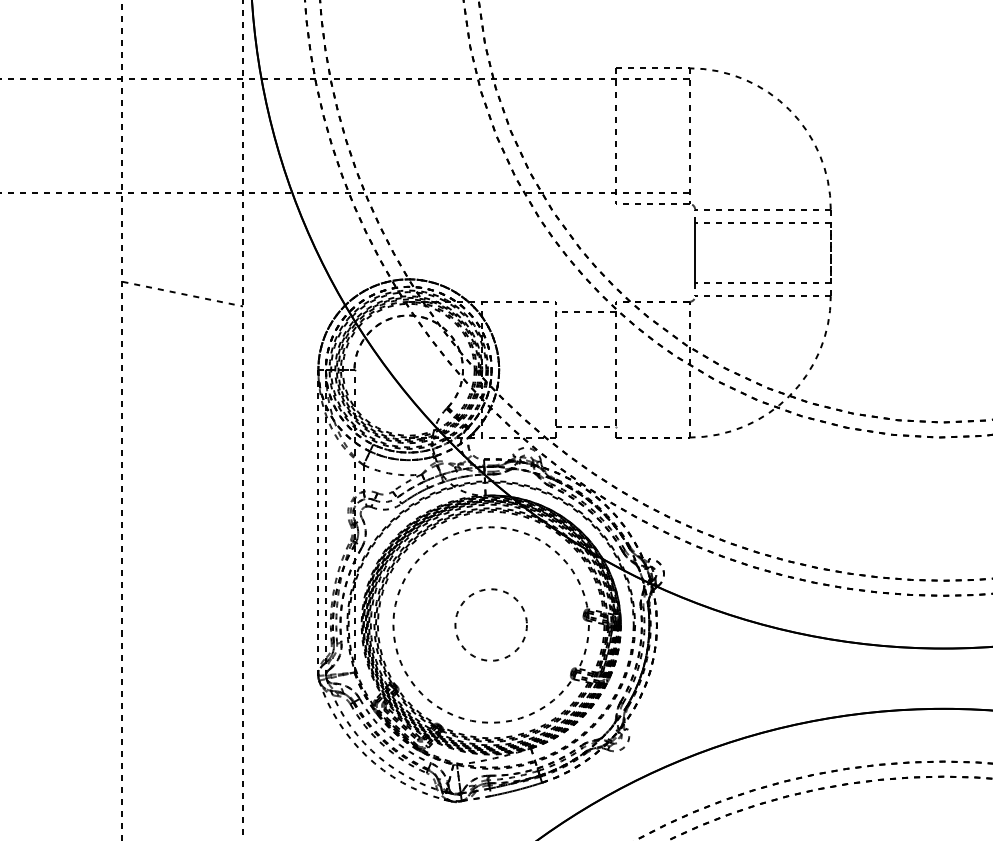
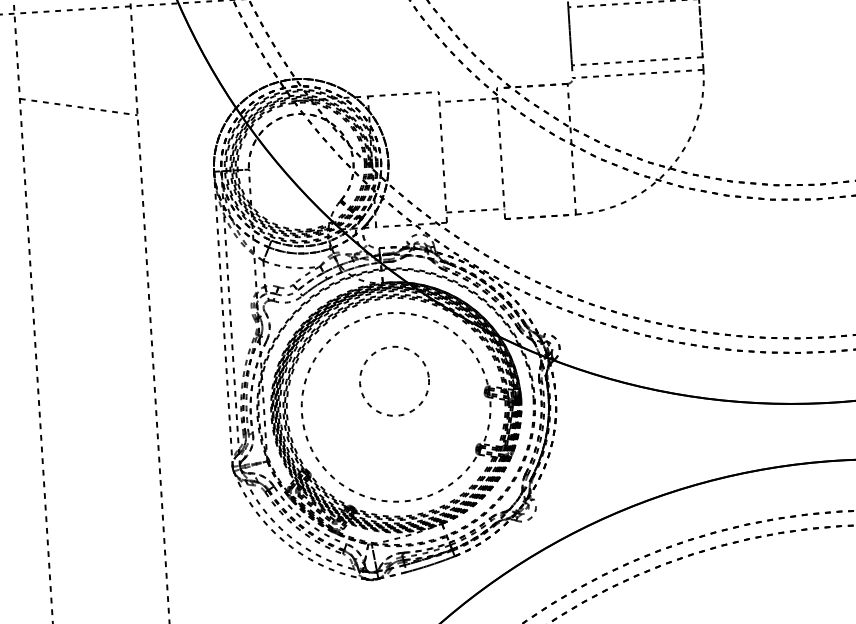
circle: (490, 624) -> (393, 380), moved

